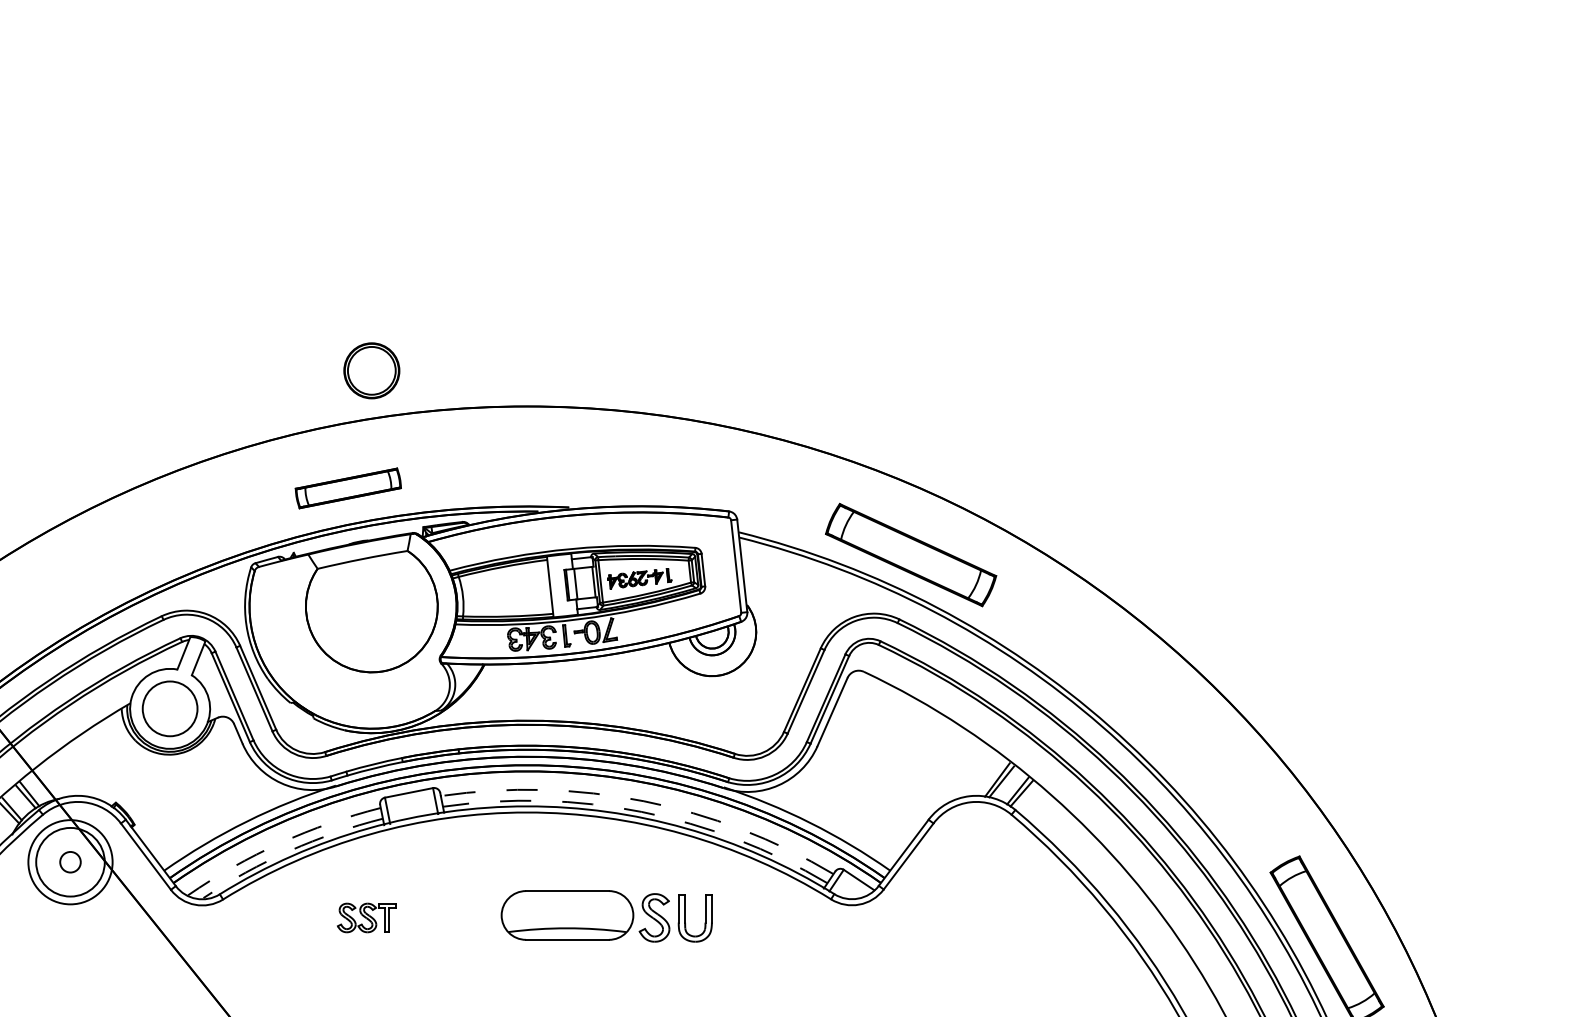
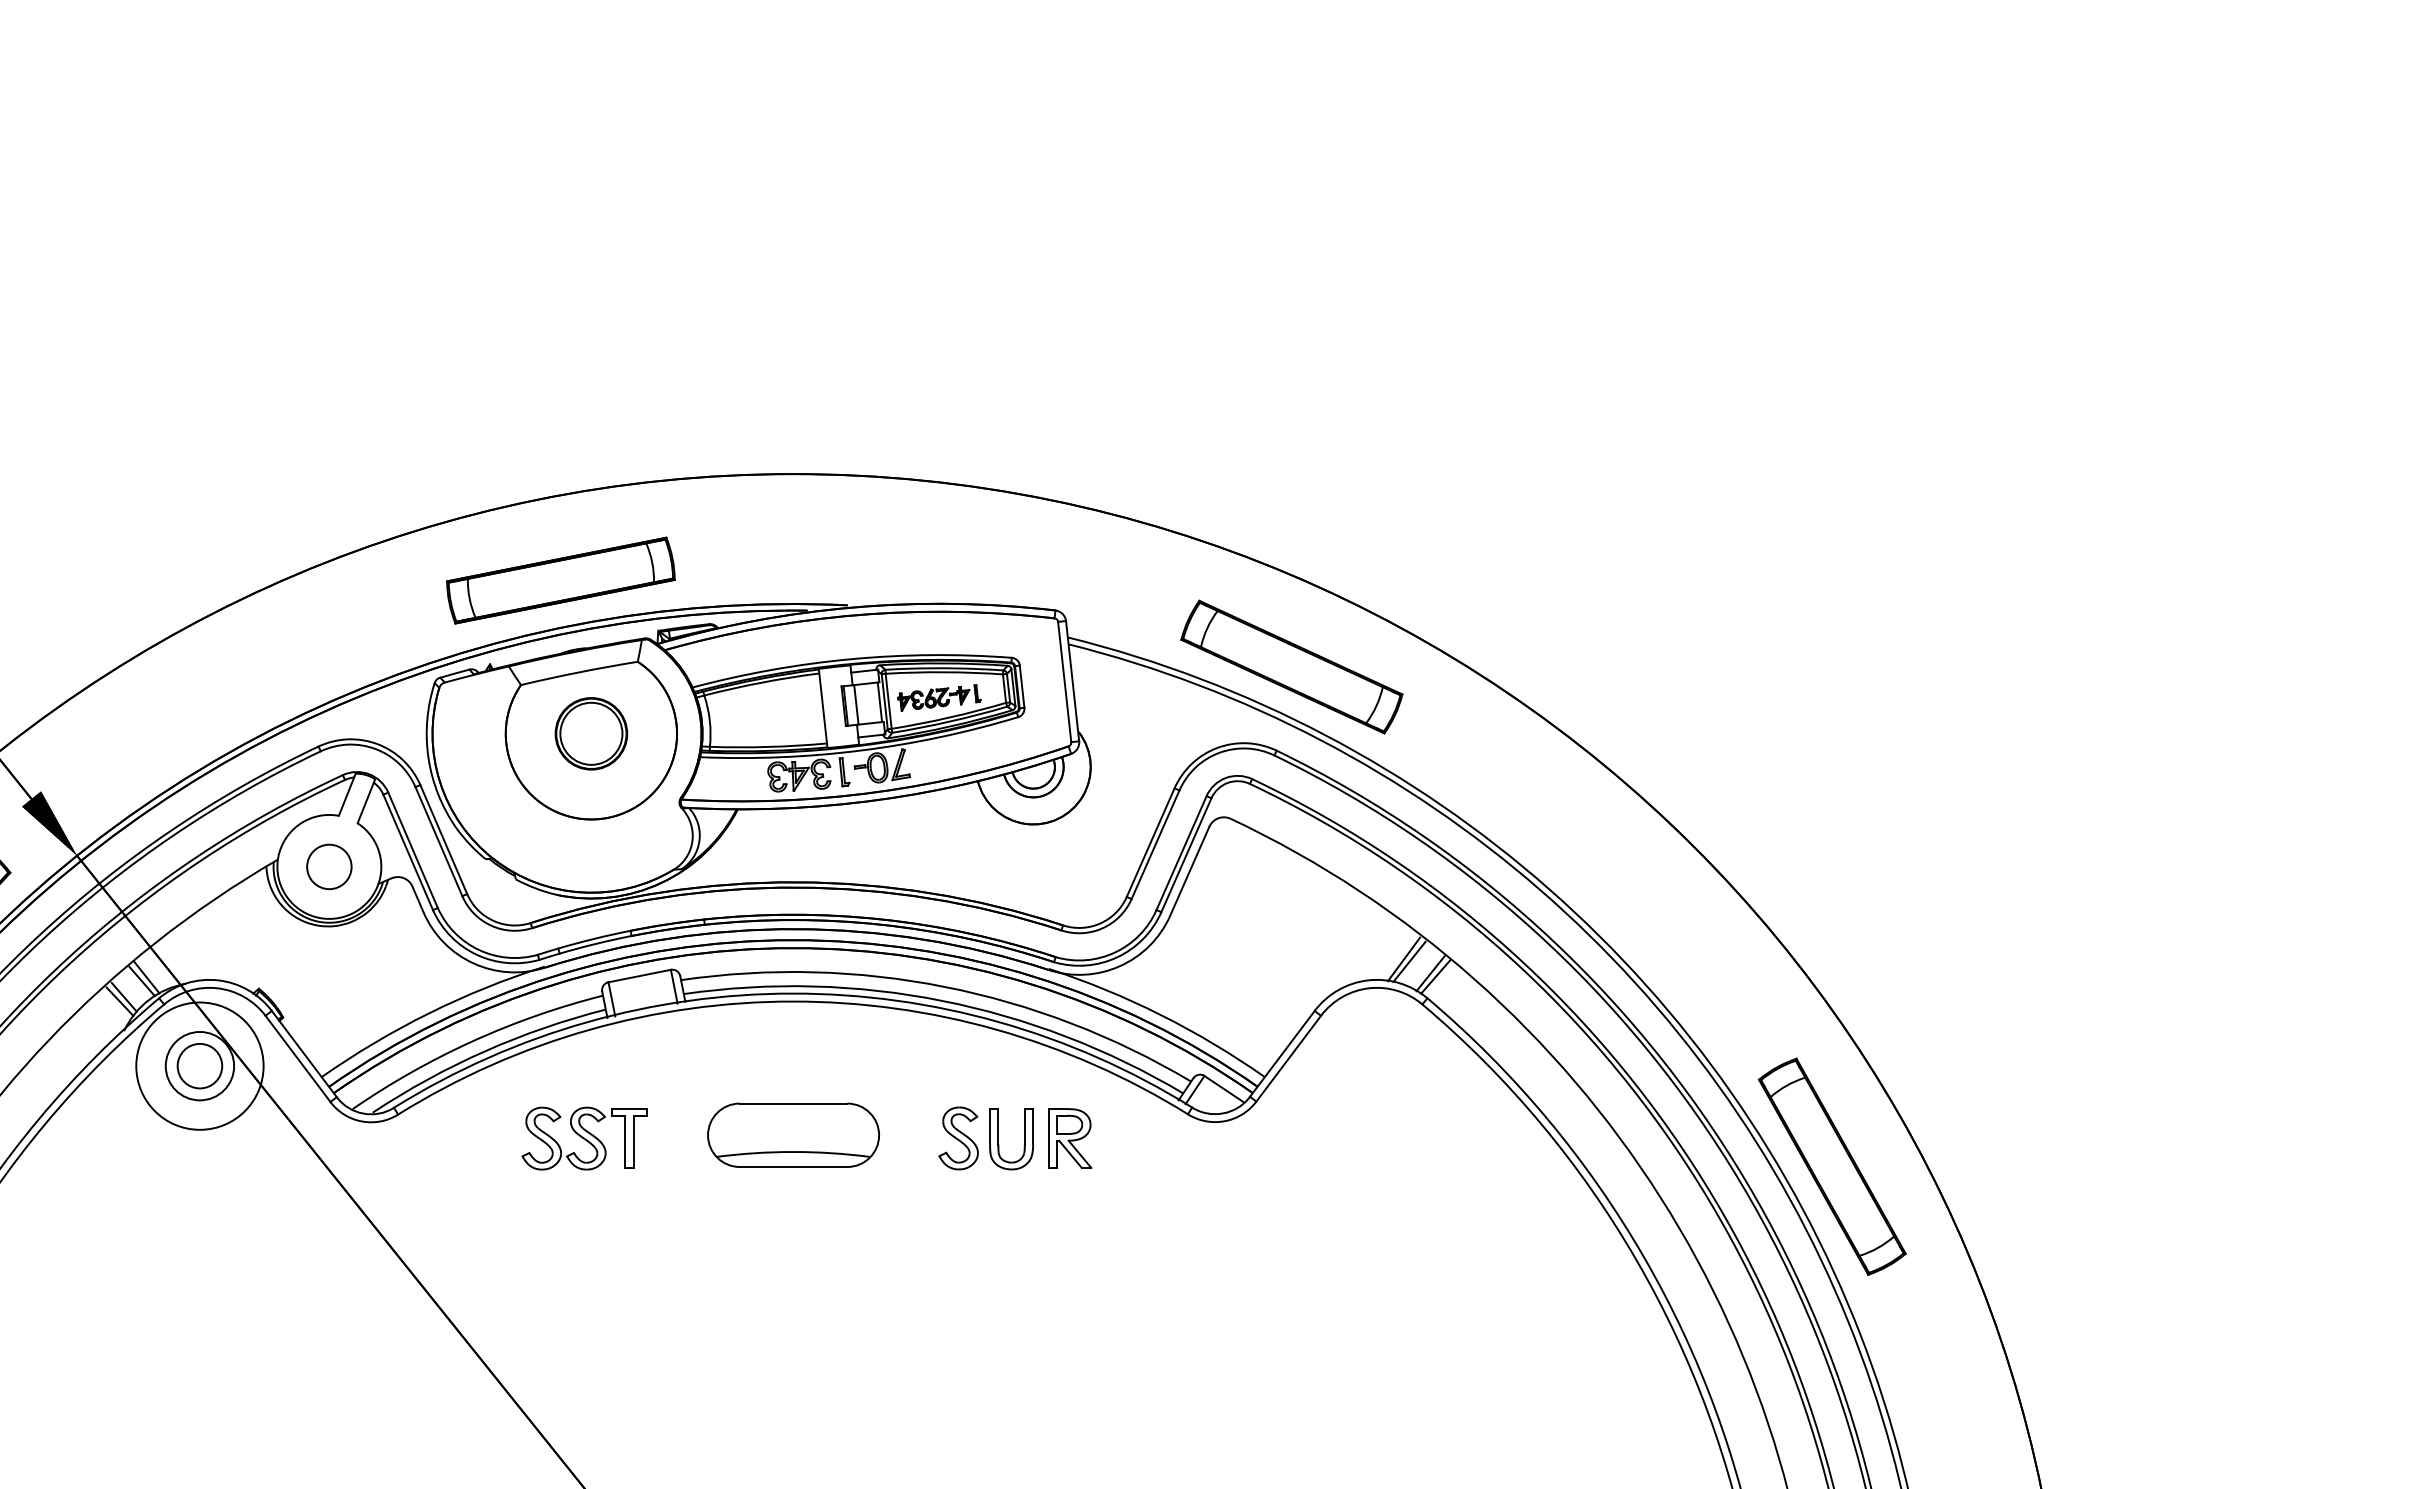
part: (371, 370) -> (591, 733), moved
part: (348, 488) -> (560, 580), size x1.67
circle: (170, 708) -> (329, 866), size x0.62
arc: (643, 800) -> (944, 986), dashed -> solid
arc: (642, 811) -> (942, 1000), dashed -> solid
arc: (280, 843) -> (472, 1041), dashed -> solid
arc: (289, 850) -> (484, 1051), dashed -> solid
circle: (70, 861) -> (199, 1065), size x0.62
circle: (70, 861) -> (199, 1065), size x1.43
circle: (70, 861) -> (199, 1065), size x1.67
part: (567, 914) -> (793, 1134), moved
part: (366, 917) -> (584, 1138), size x1.67
part: (740, 917) -> (1070, 1138), added

